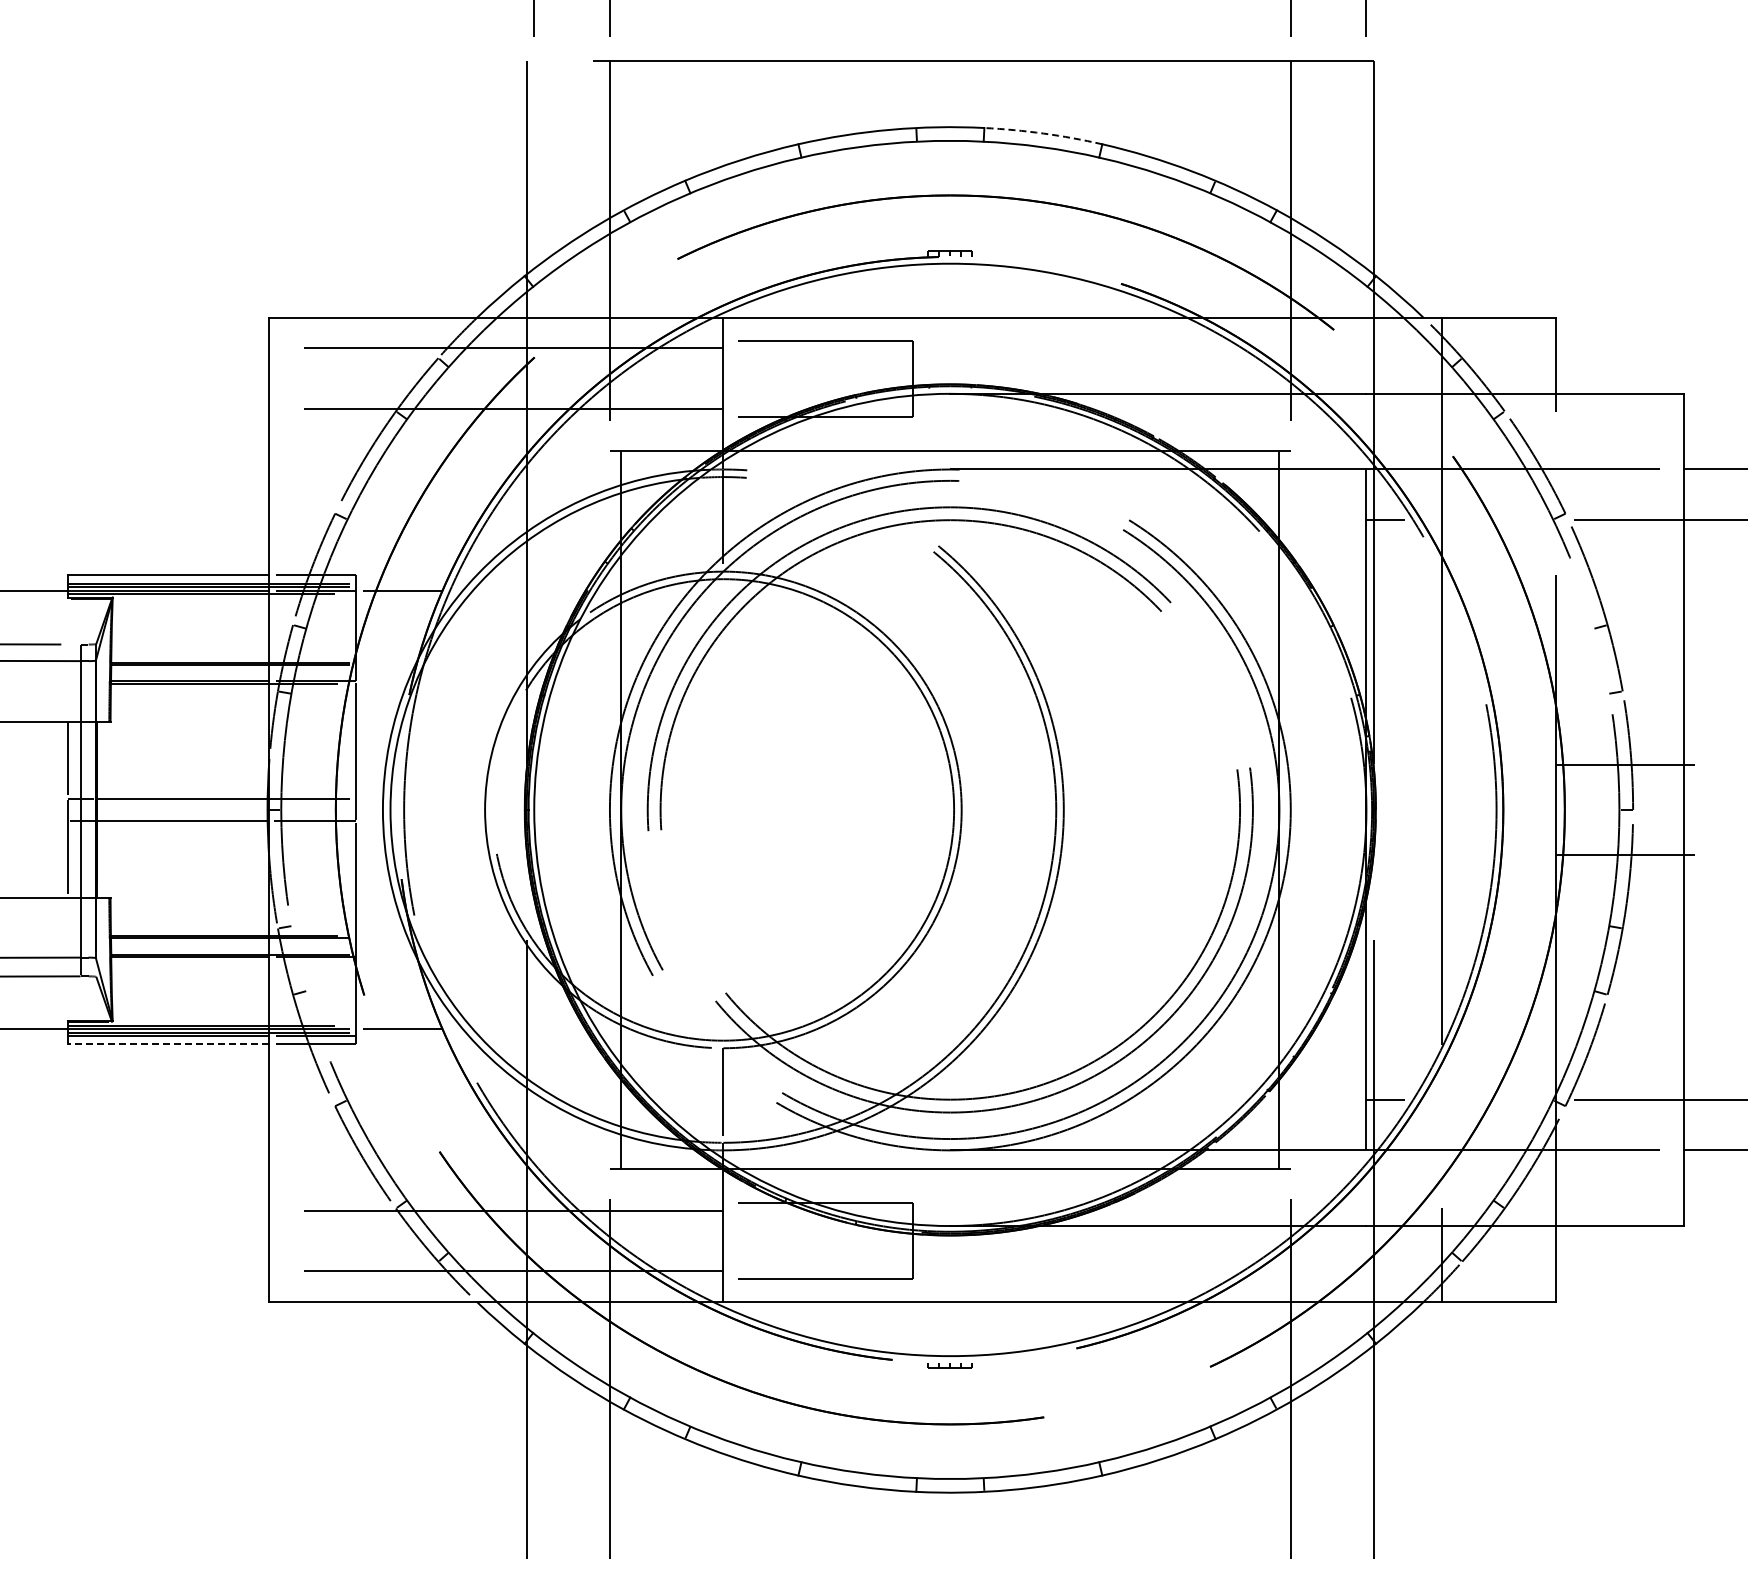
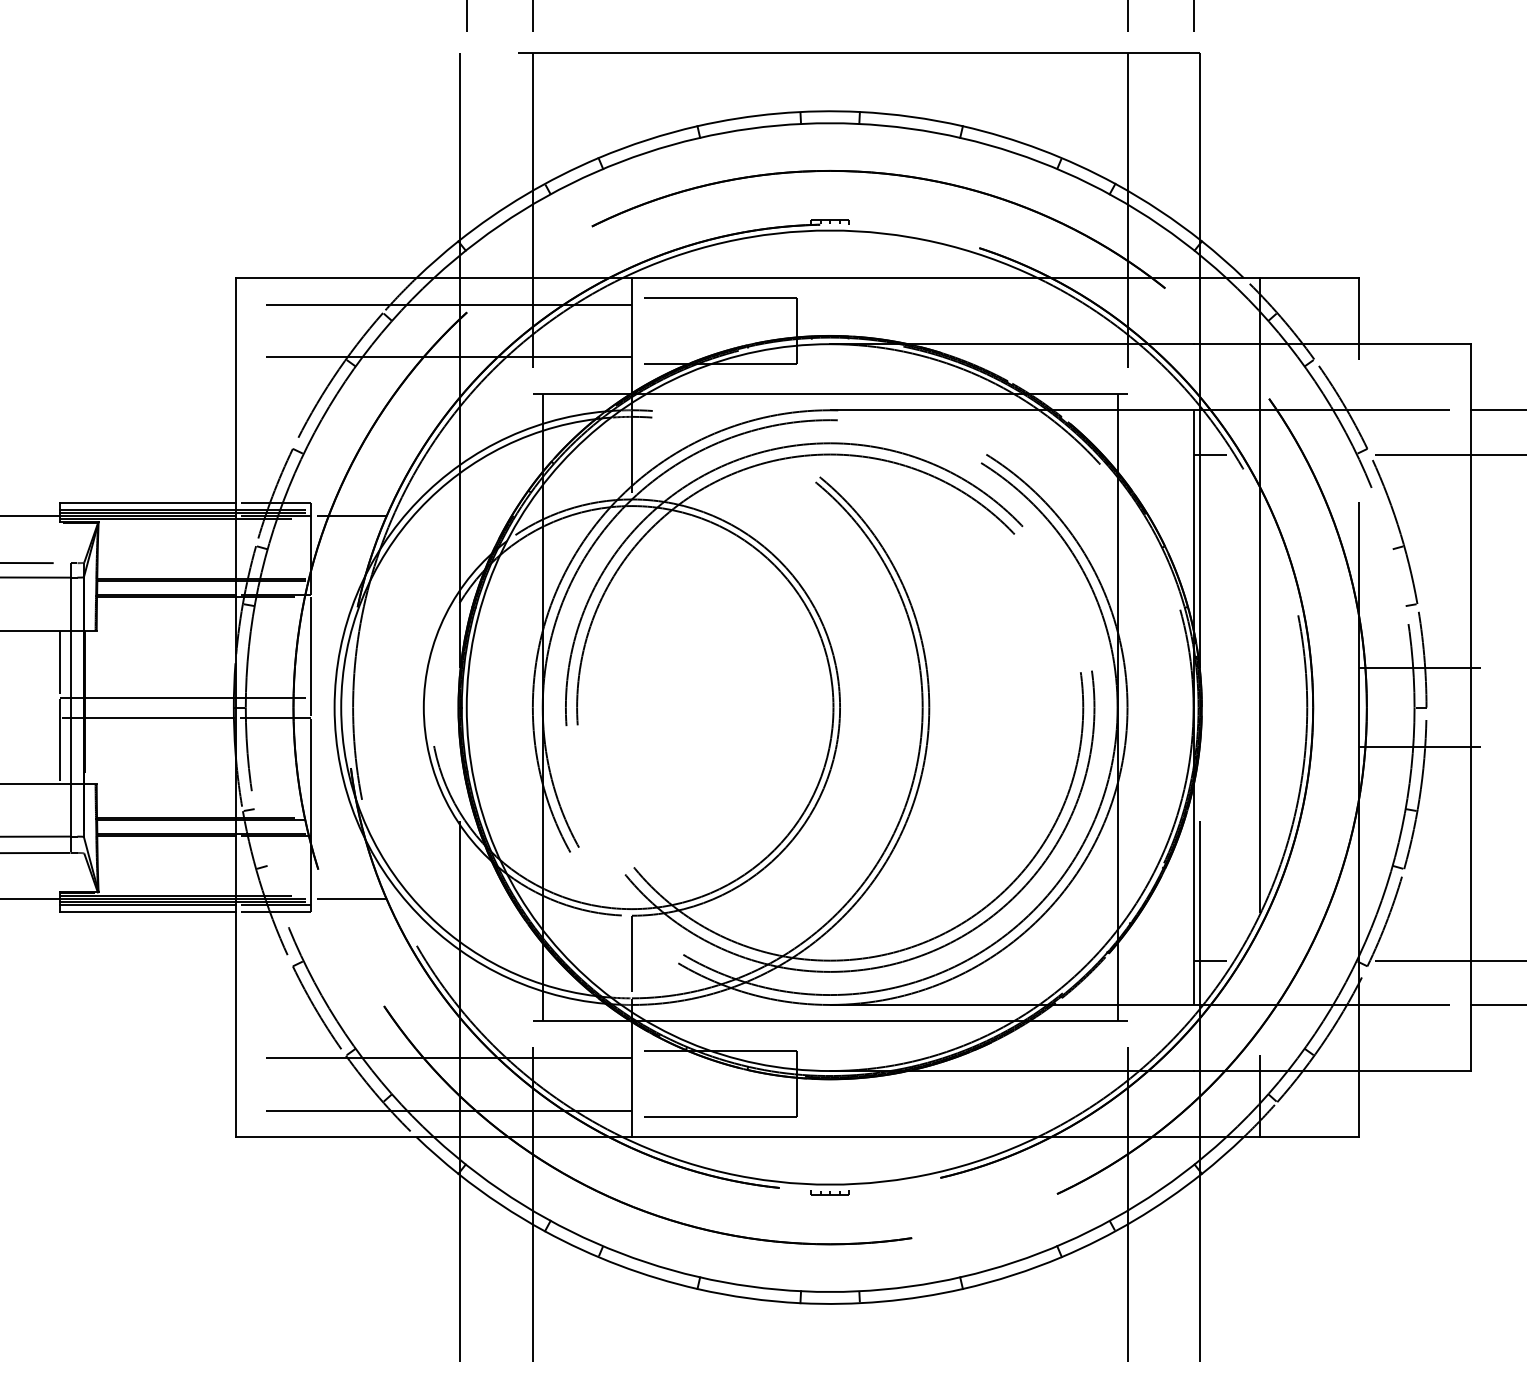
arc: (1043, 133) -> (911, 116), dashed -> solid
line: (168, 1044) -> (147, 912), dashed -> solid

